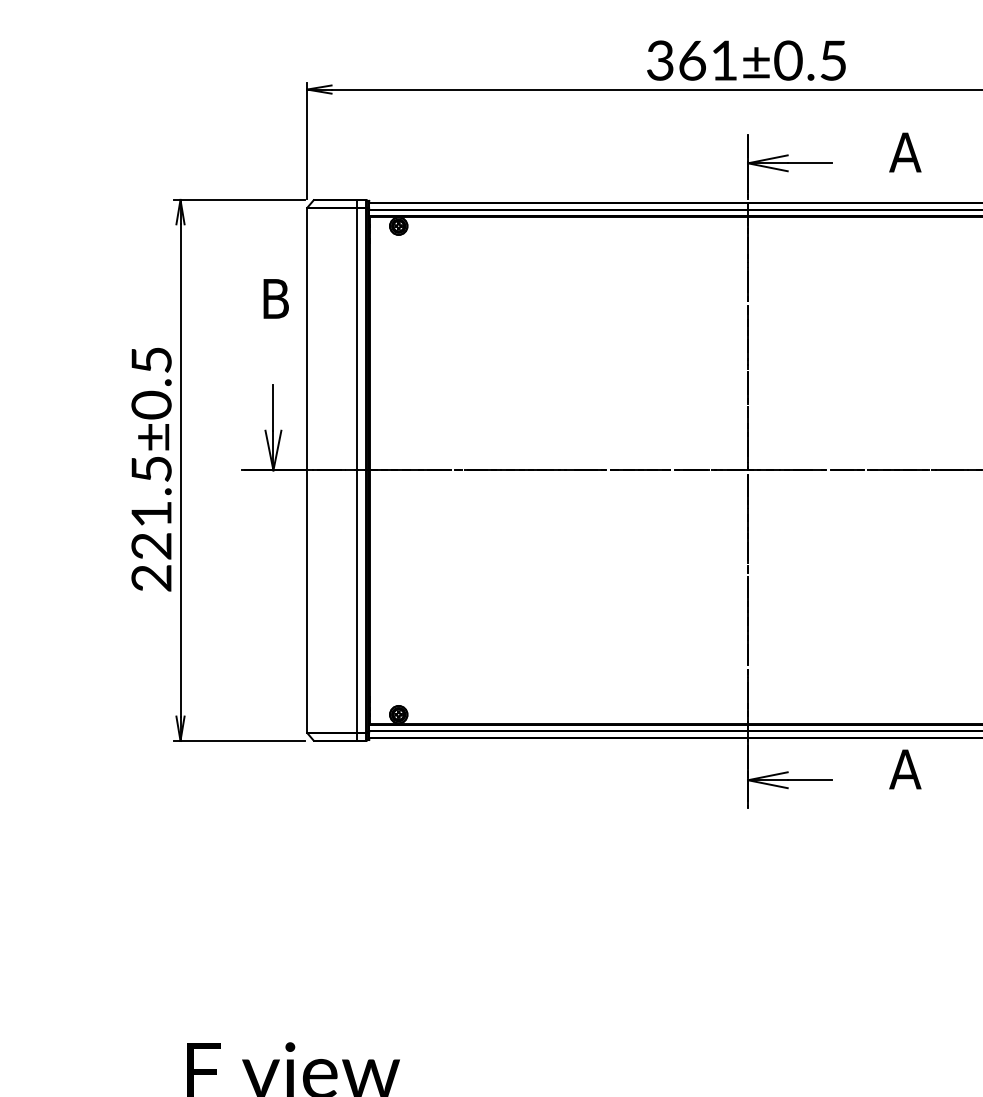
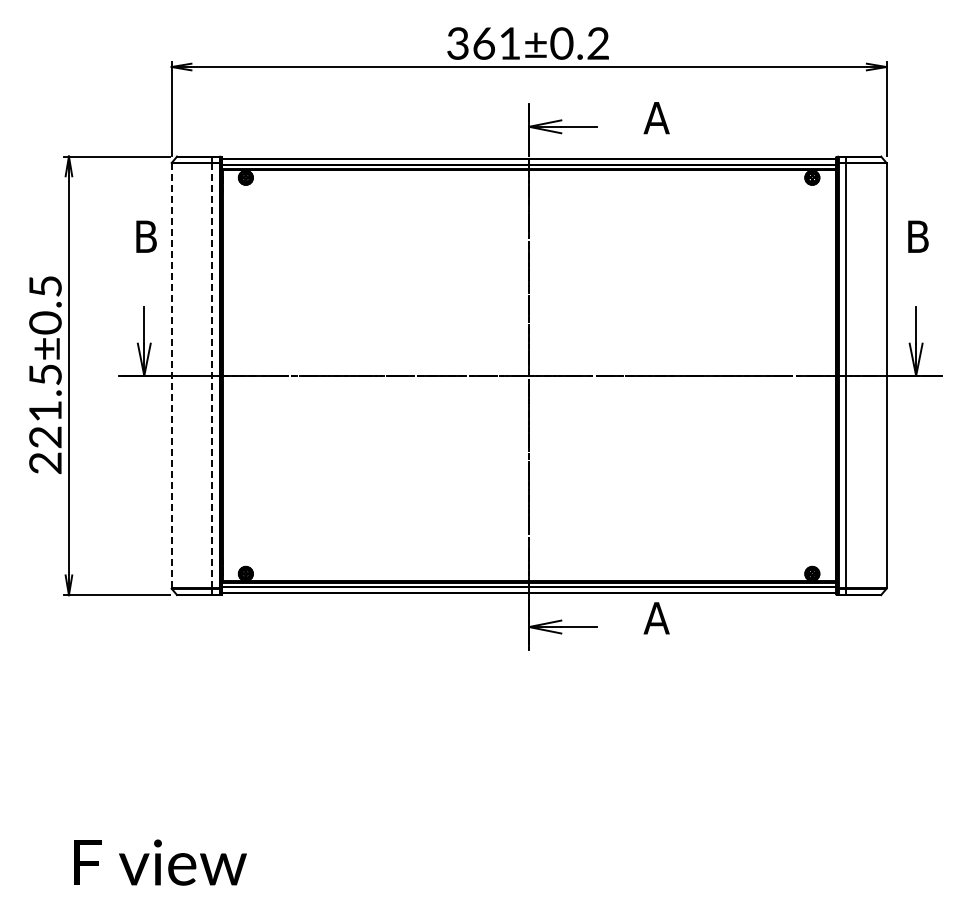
text: (832, 60) -> (597, 43), 361±0.5 -> 361±0.2
line: (306, 470) -> (171, 375), solid -> dashed
line: (357, 470) -> (212, 375), solid -> dashed

